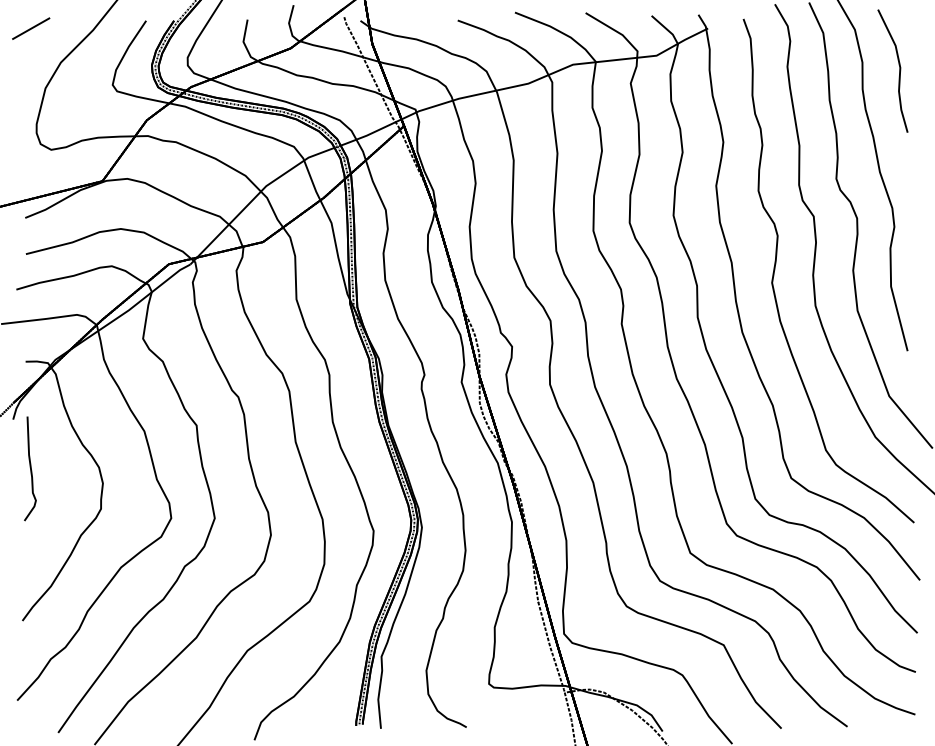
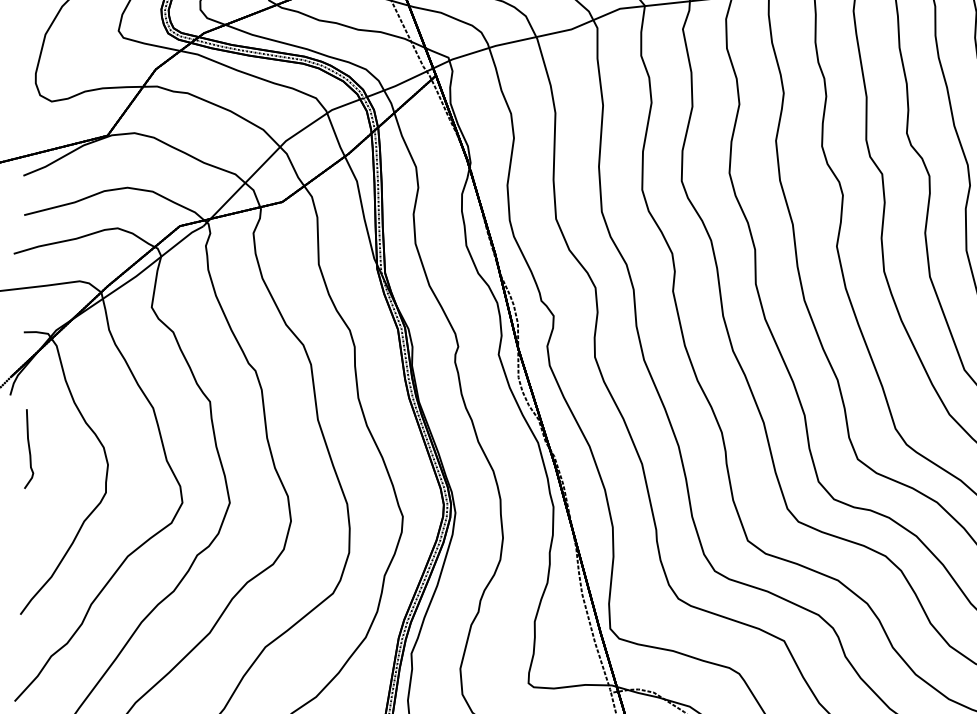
part: (30, 468) -> (29, 448), size x0.7

